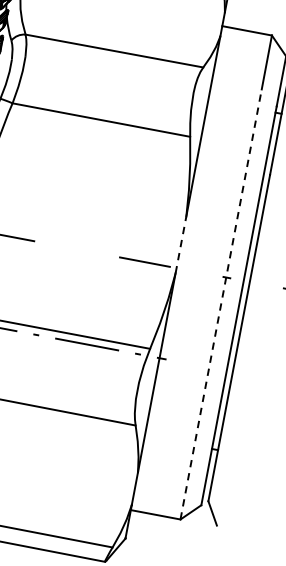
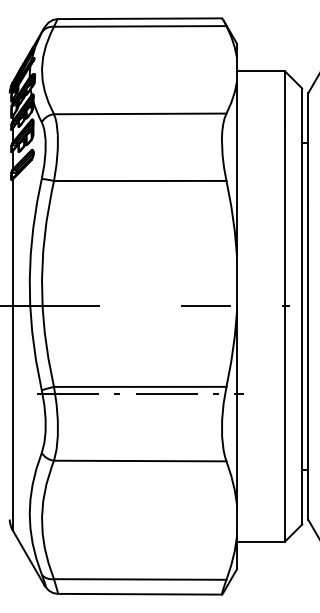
line: (181, 244) -> (237, 283), dashed -> solid
line: (221, 304) -> (285, 332), dashed -> solid

